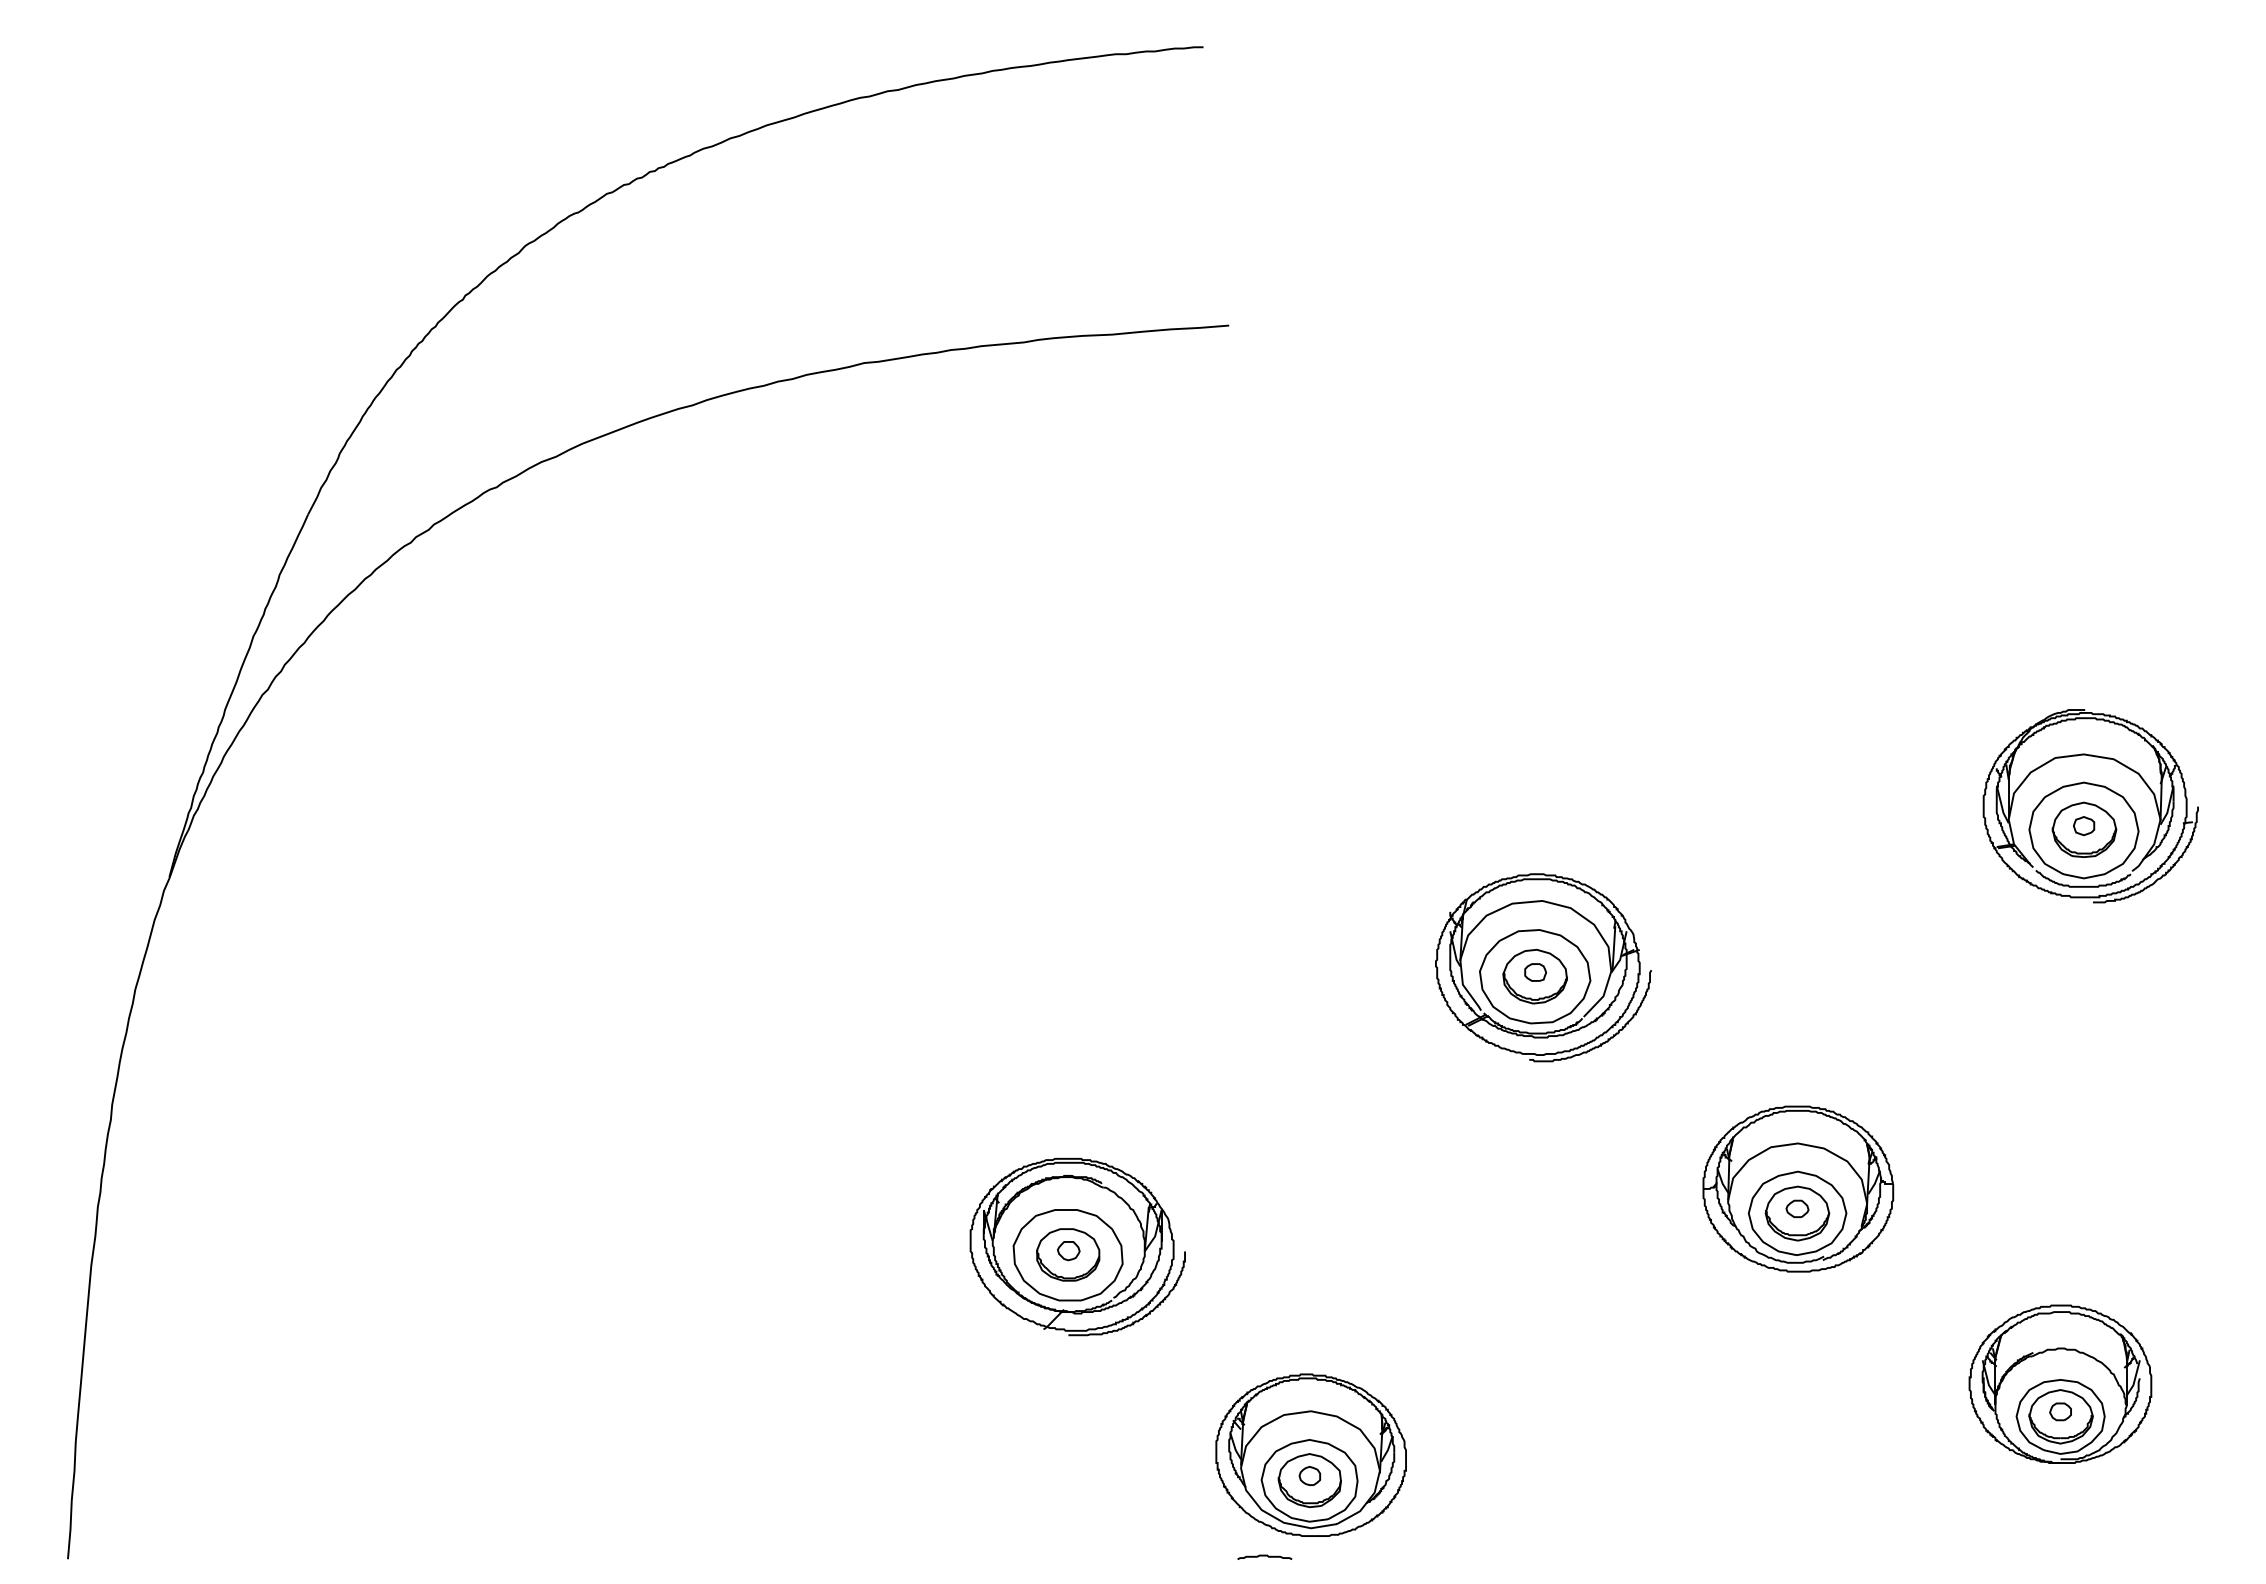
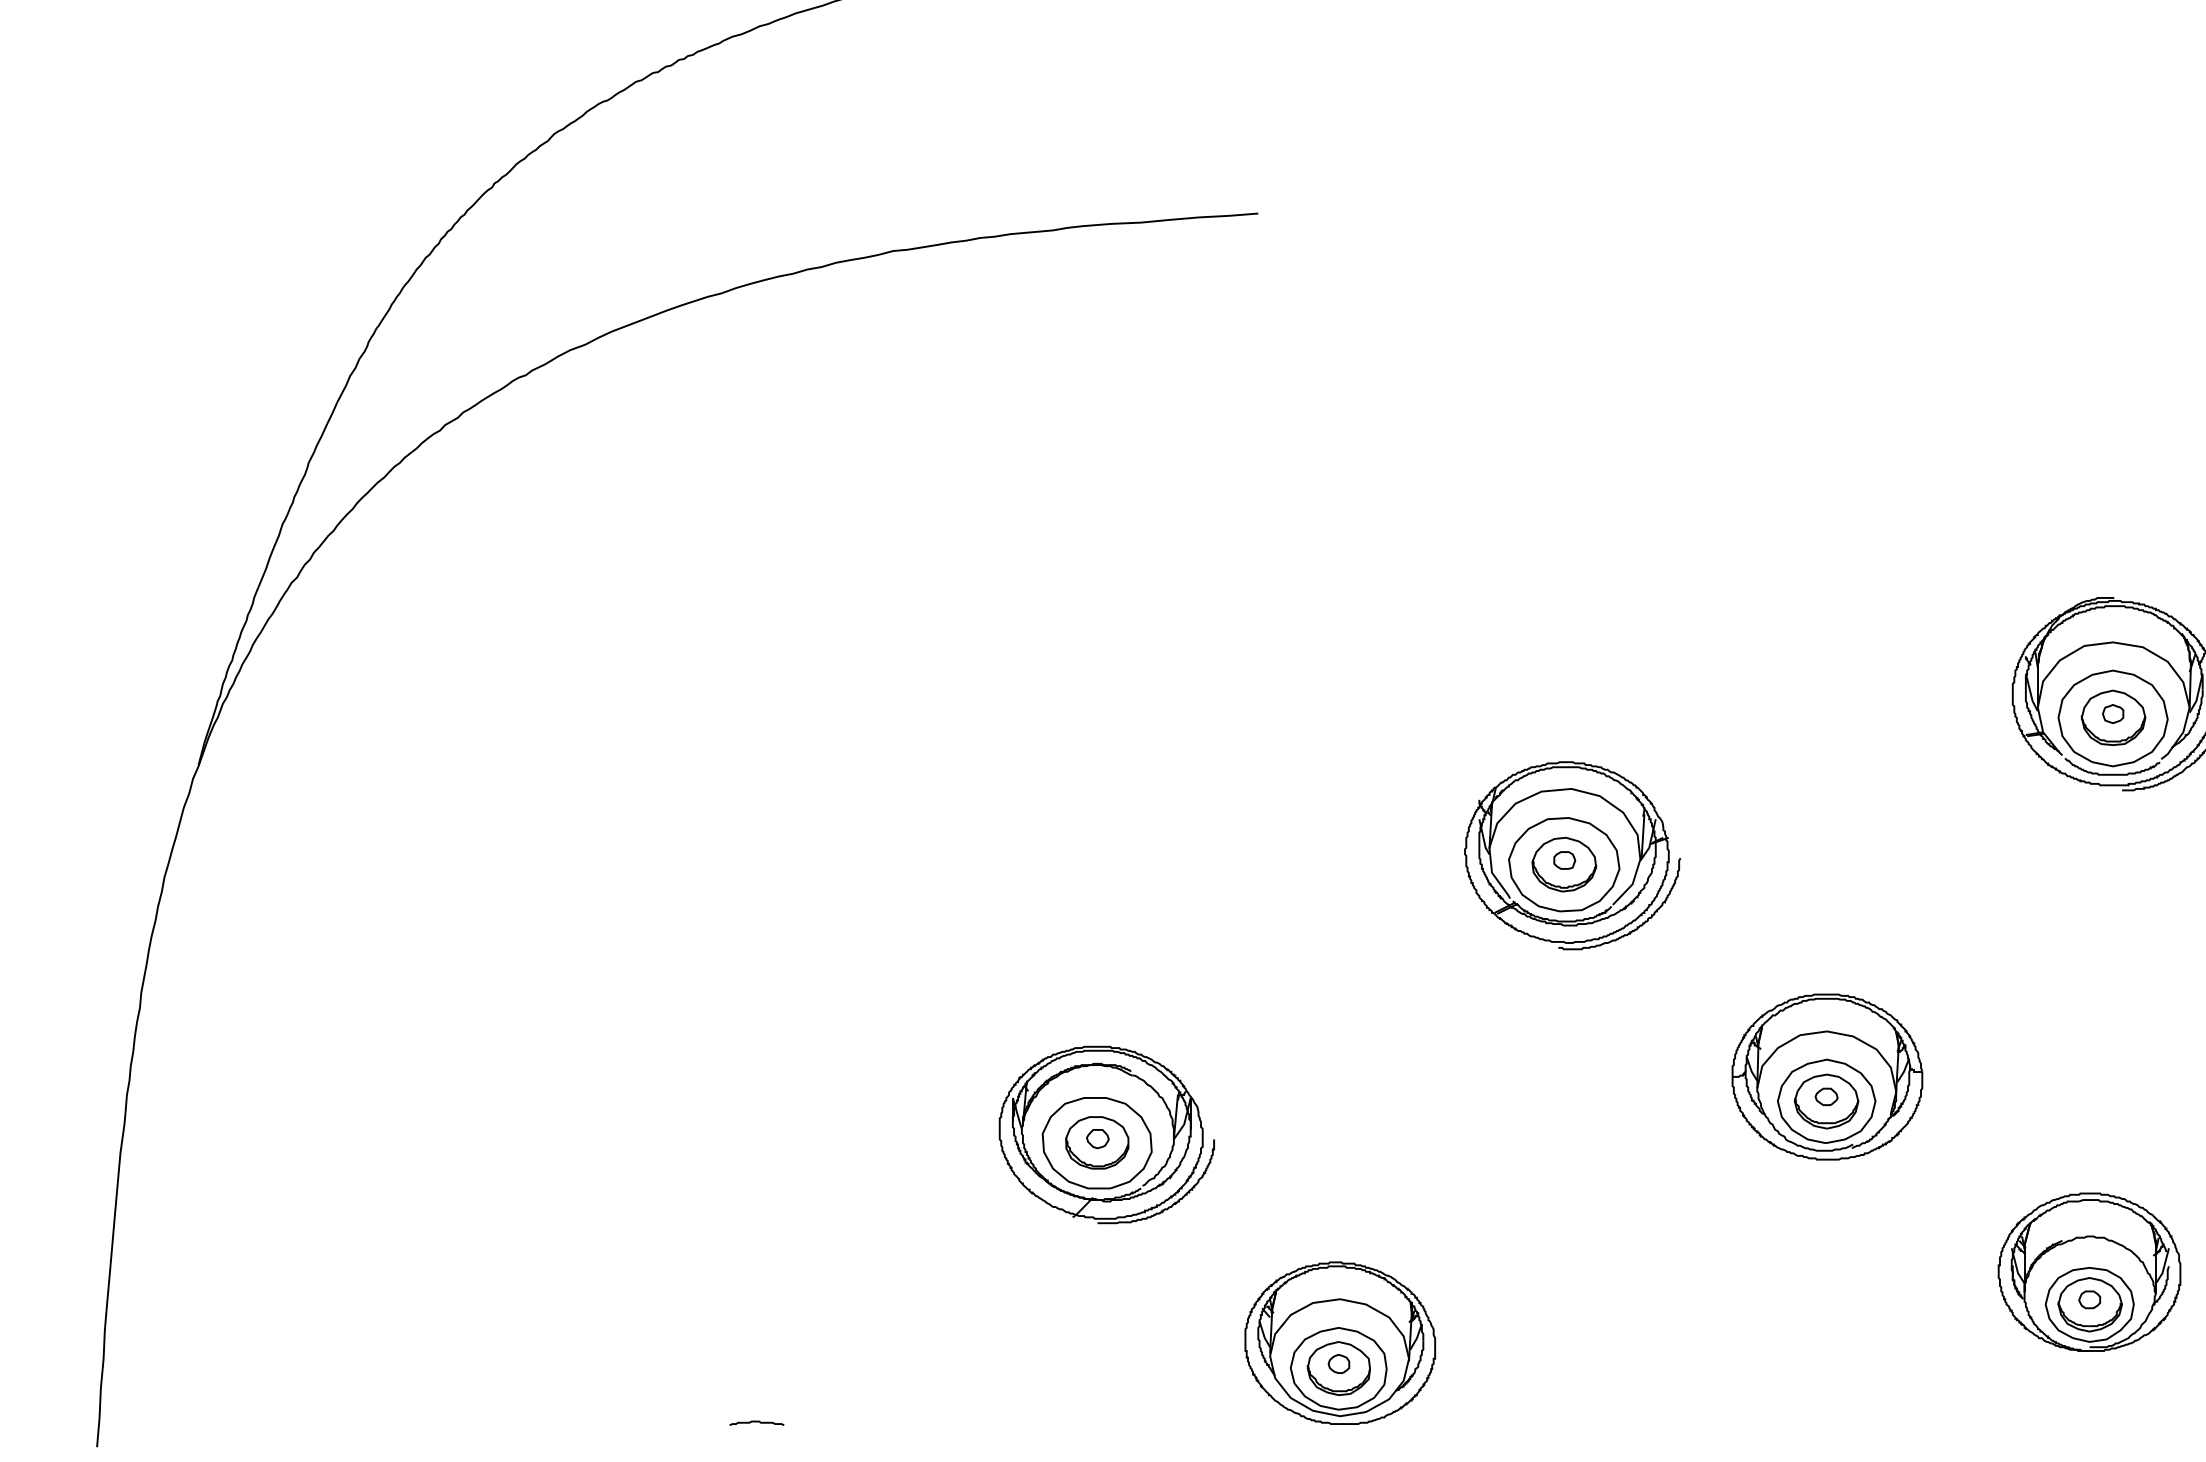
curve: (1264, 1556) -> (756, 1422), moved

